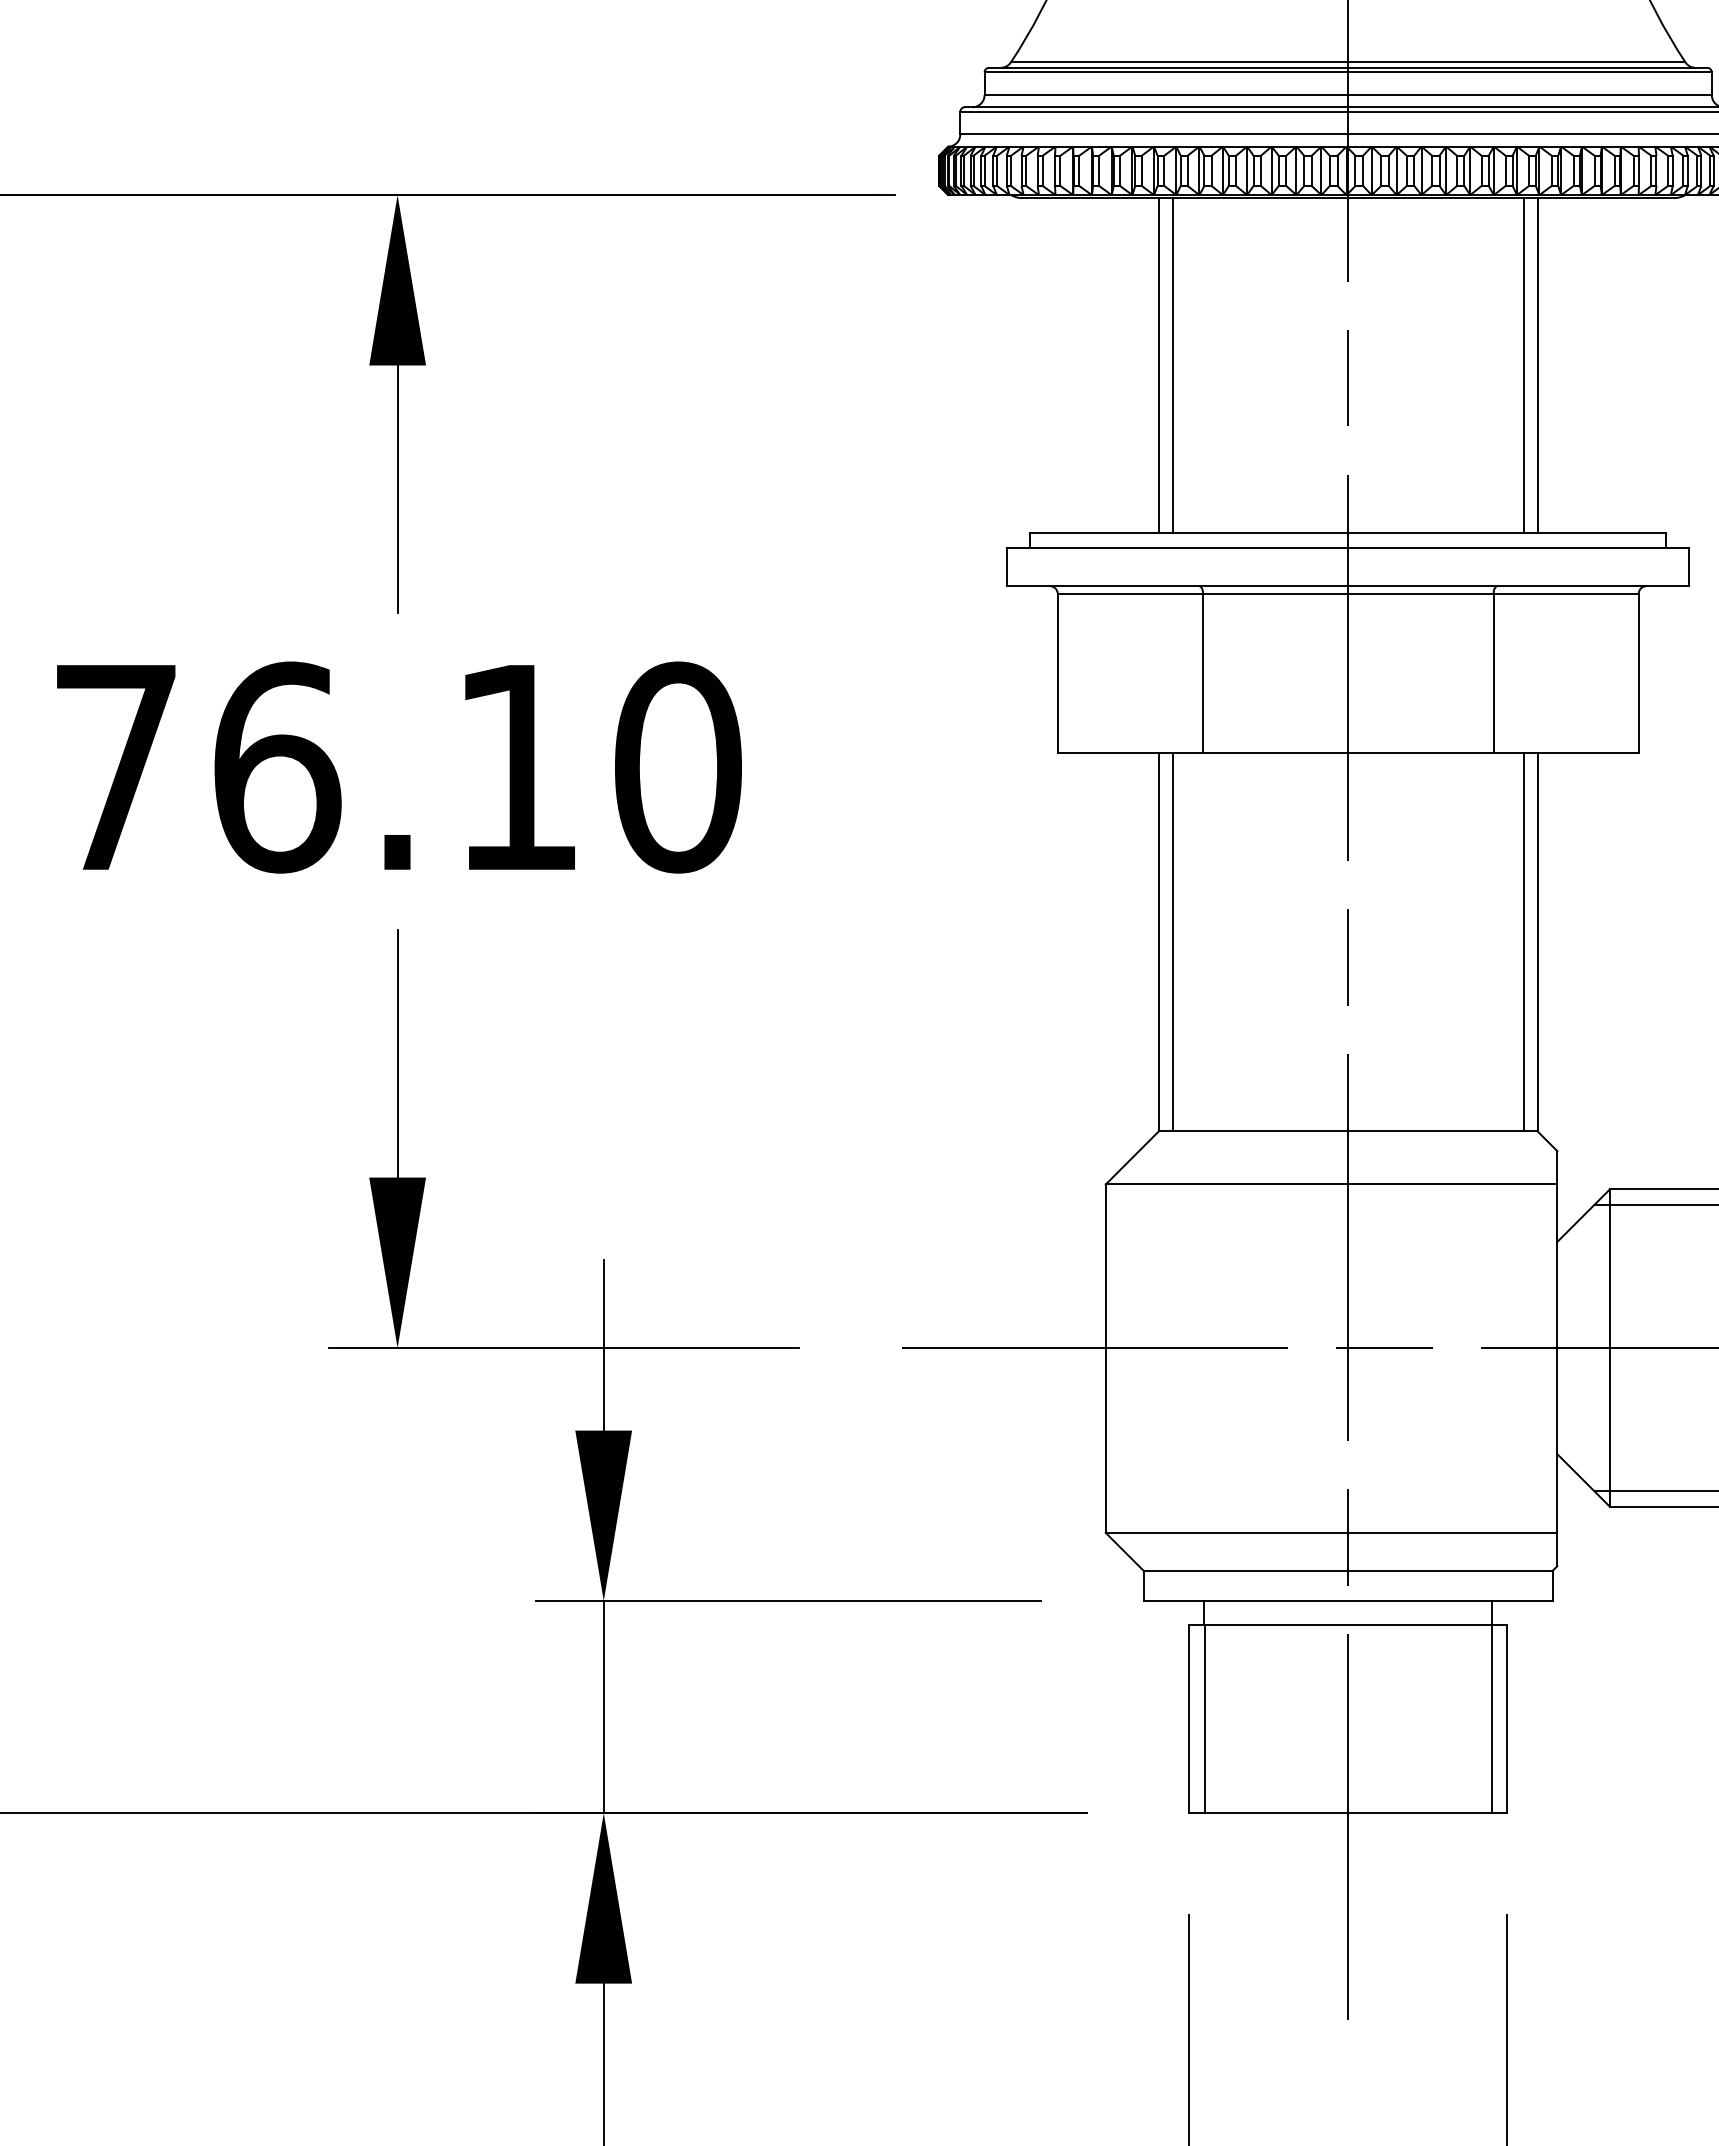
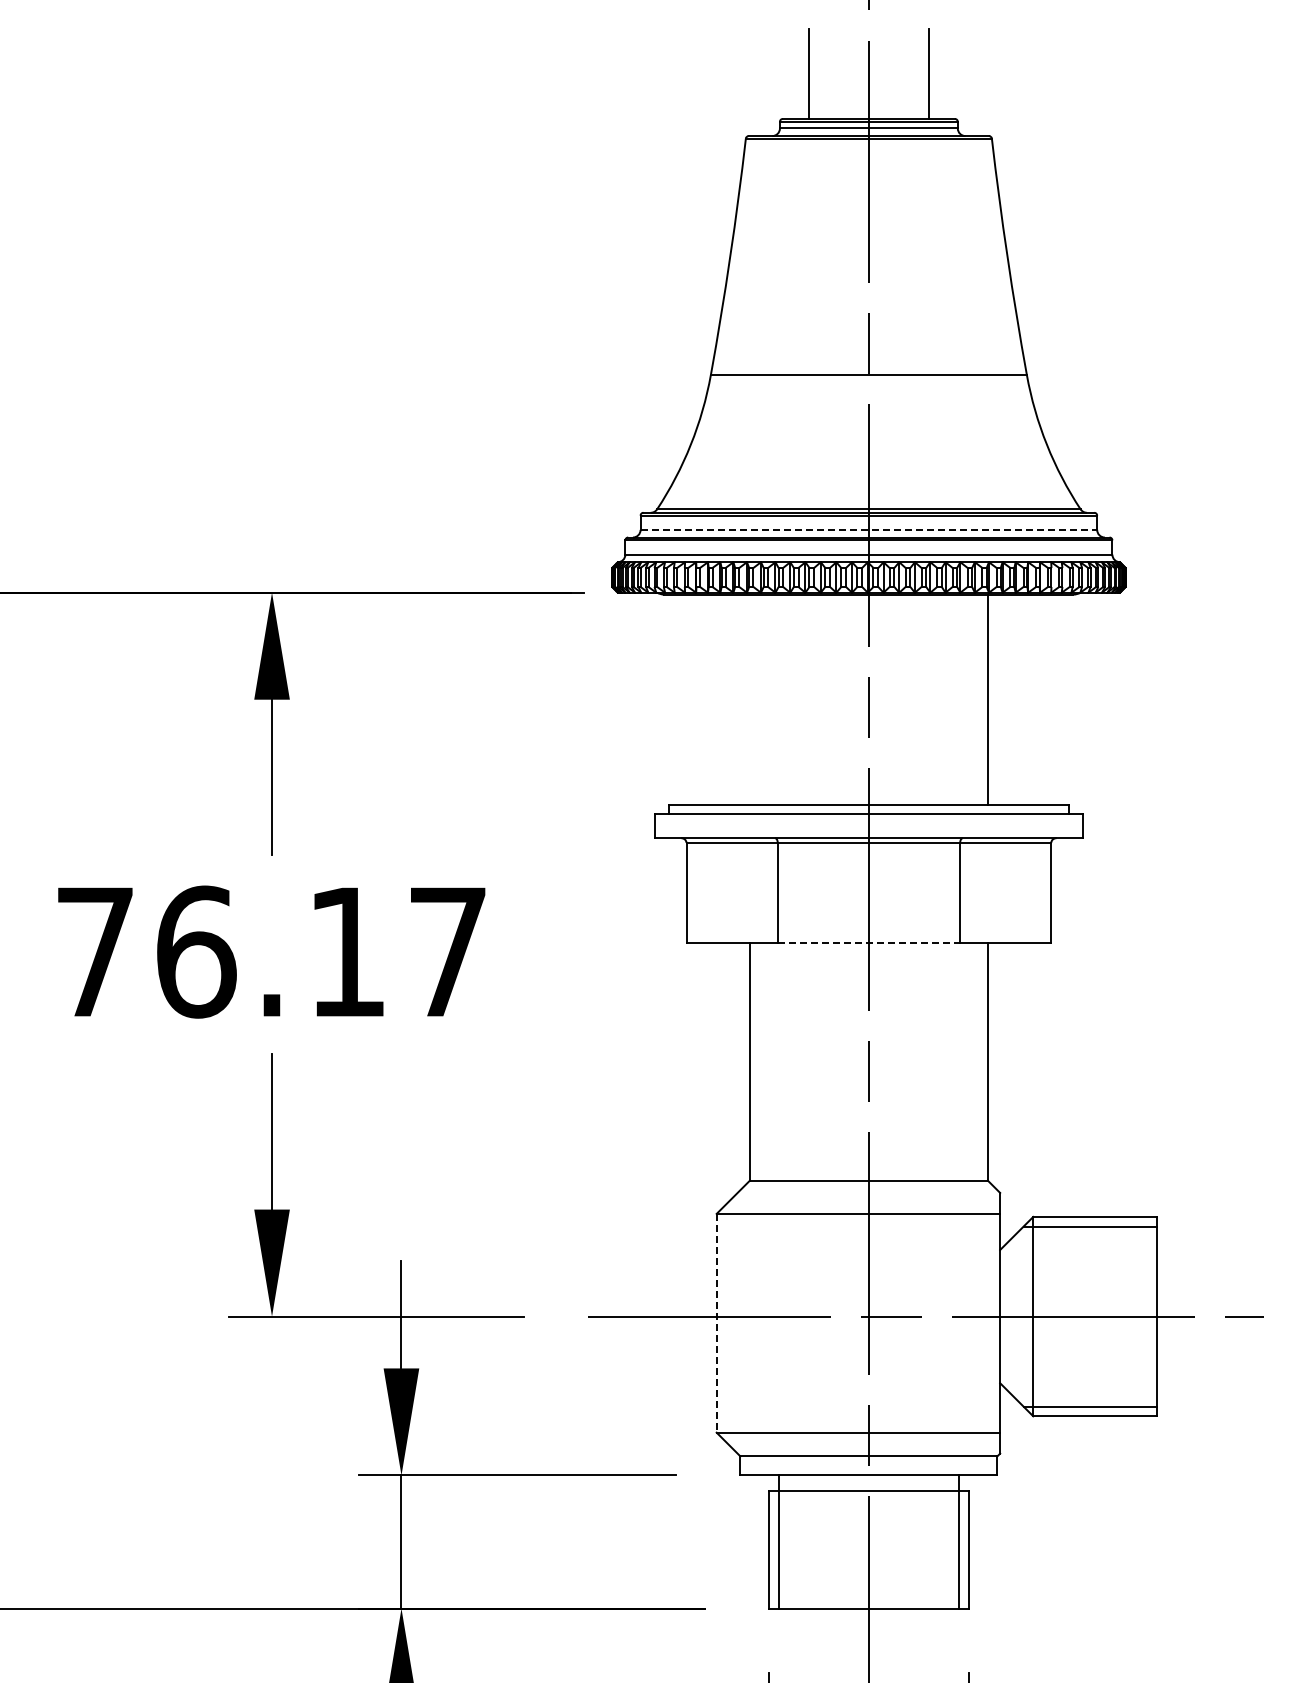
line: (1349, 94) -> (869, 529), solid -> dashed
line: (1158, 365) -> (749, 699), removed
line: (1172, 365) -> (758, 699), removed
line: (1524, 365) -> (979, 699), removed
line: (1349, 752) -> (869, 942), solid -> dashed
text: (678, 766) -> (448, 951), 76.10 -> 76.17
line: (1172, 941) -> (758, 1061), removed
line: (1524, 941) -> (979, 1061), removed
line: (1105, 1359) -> (716, 1323), solid -> dashed

